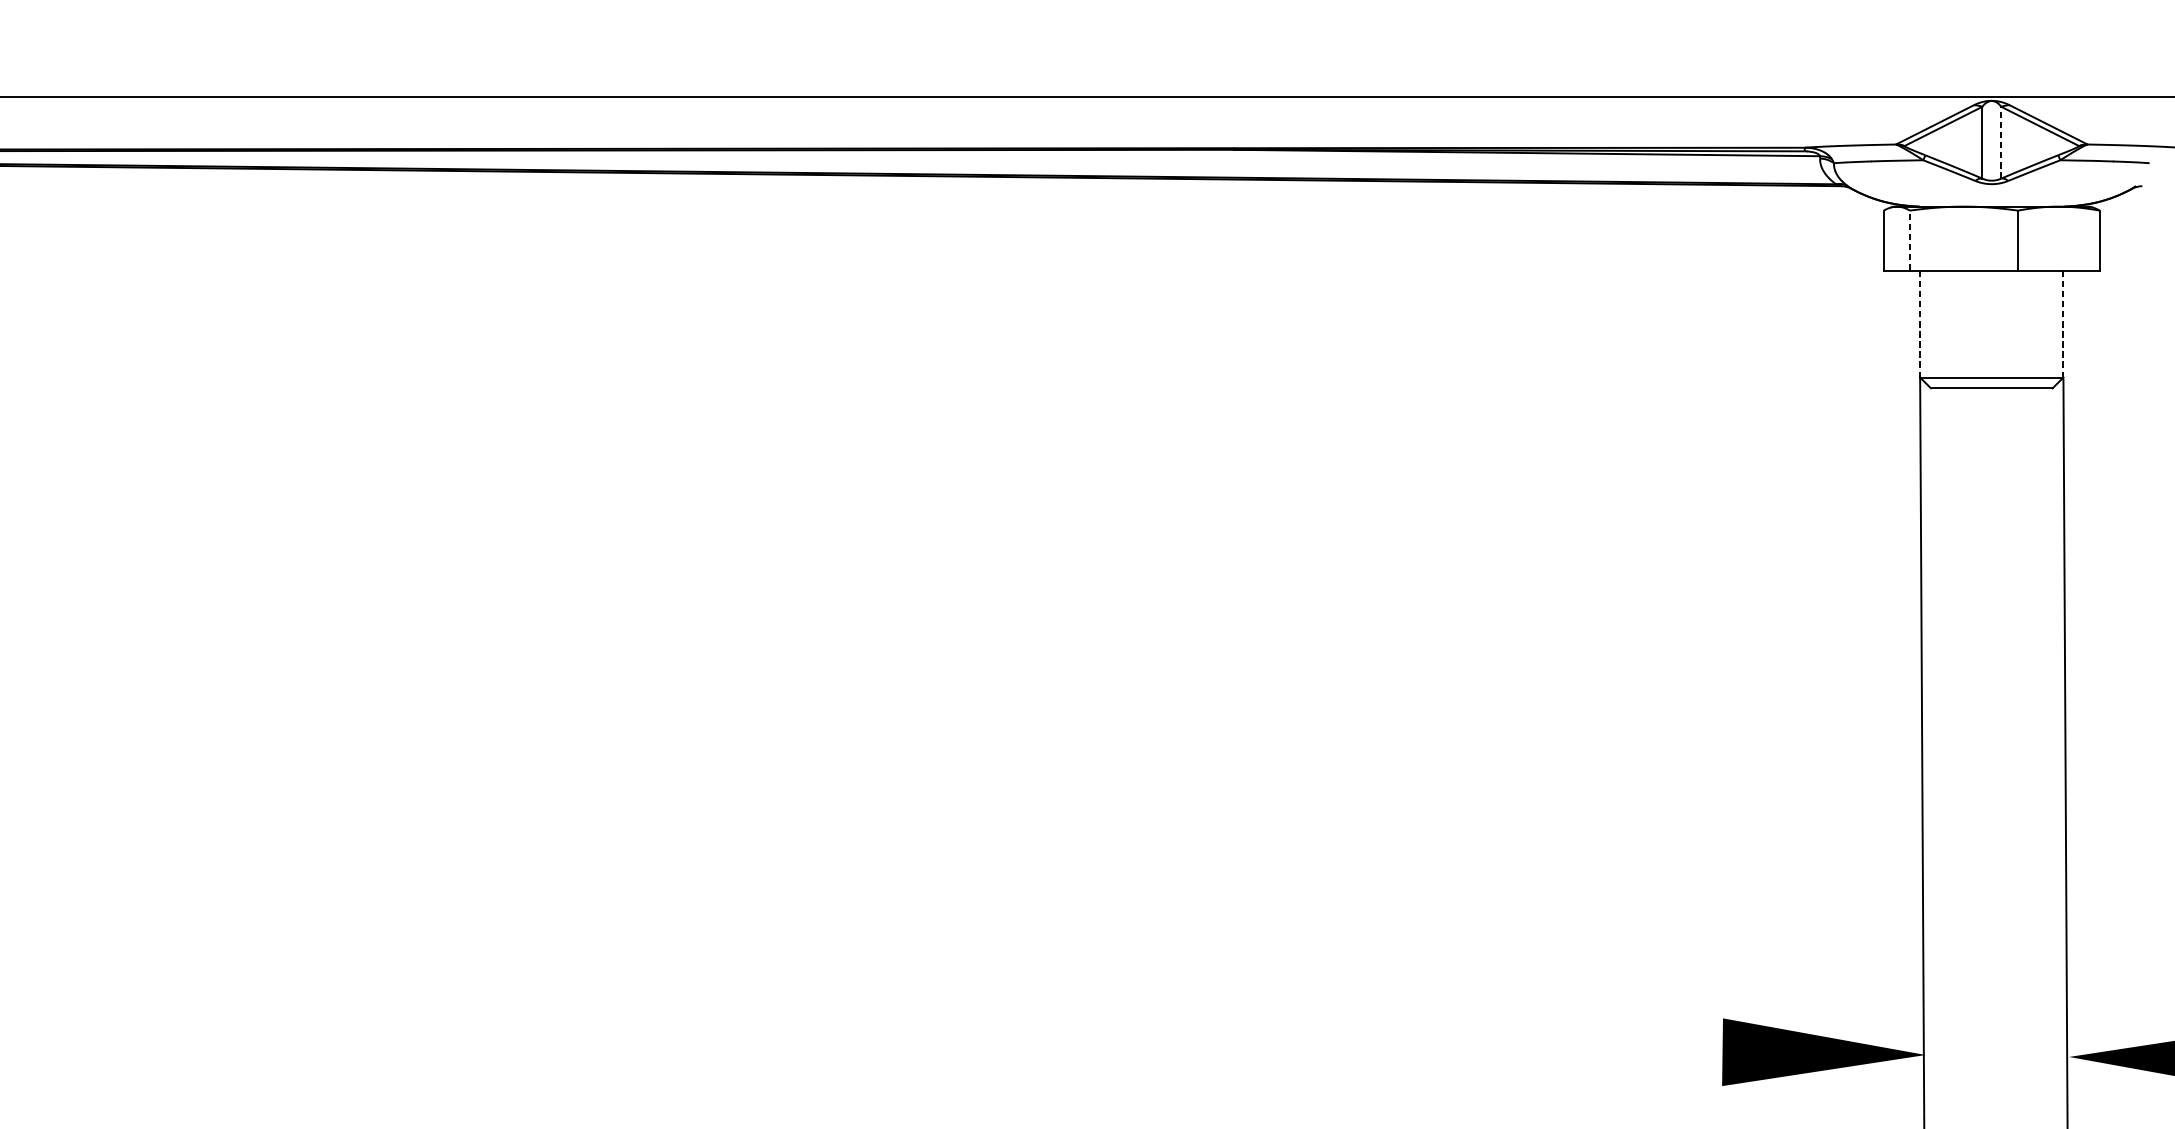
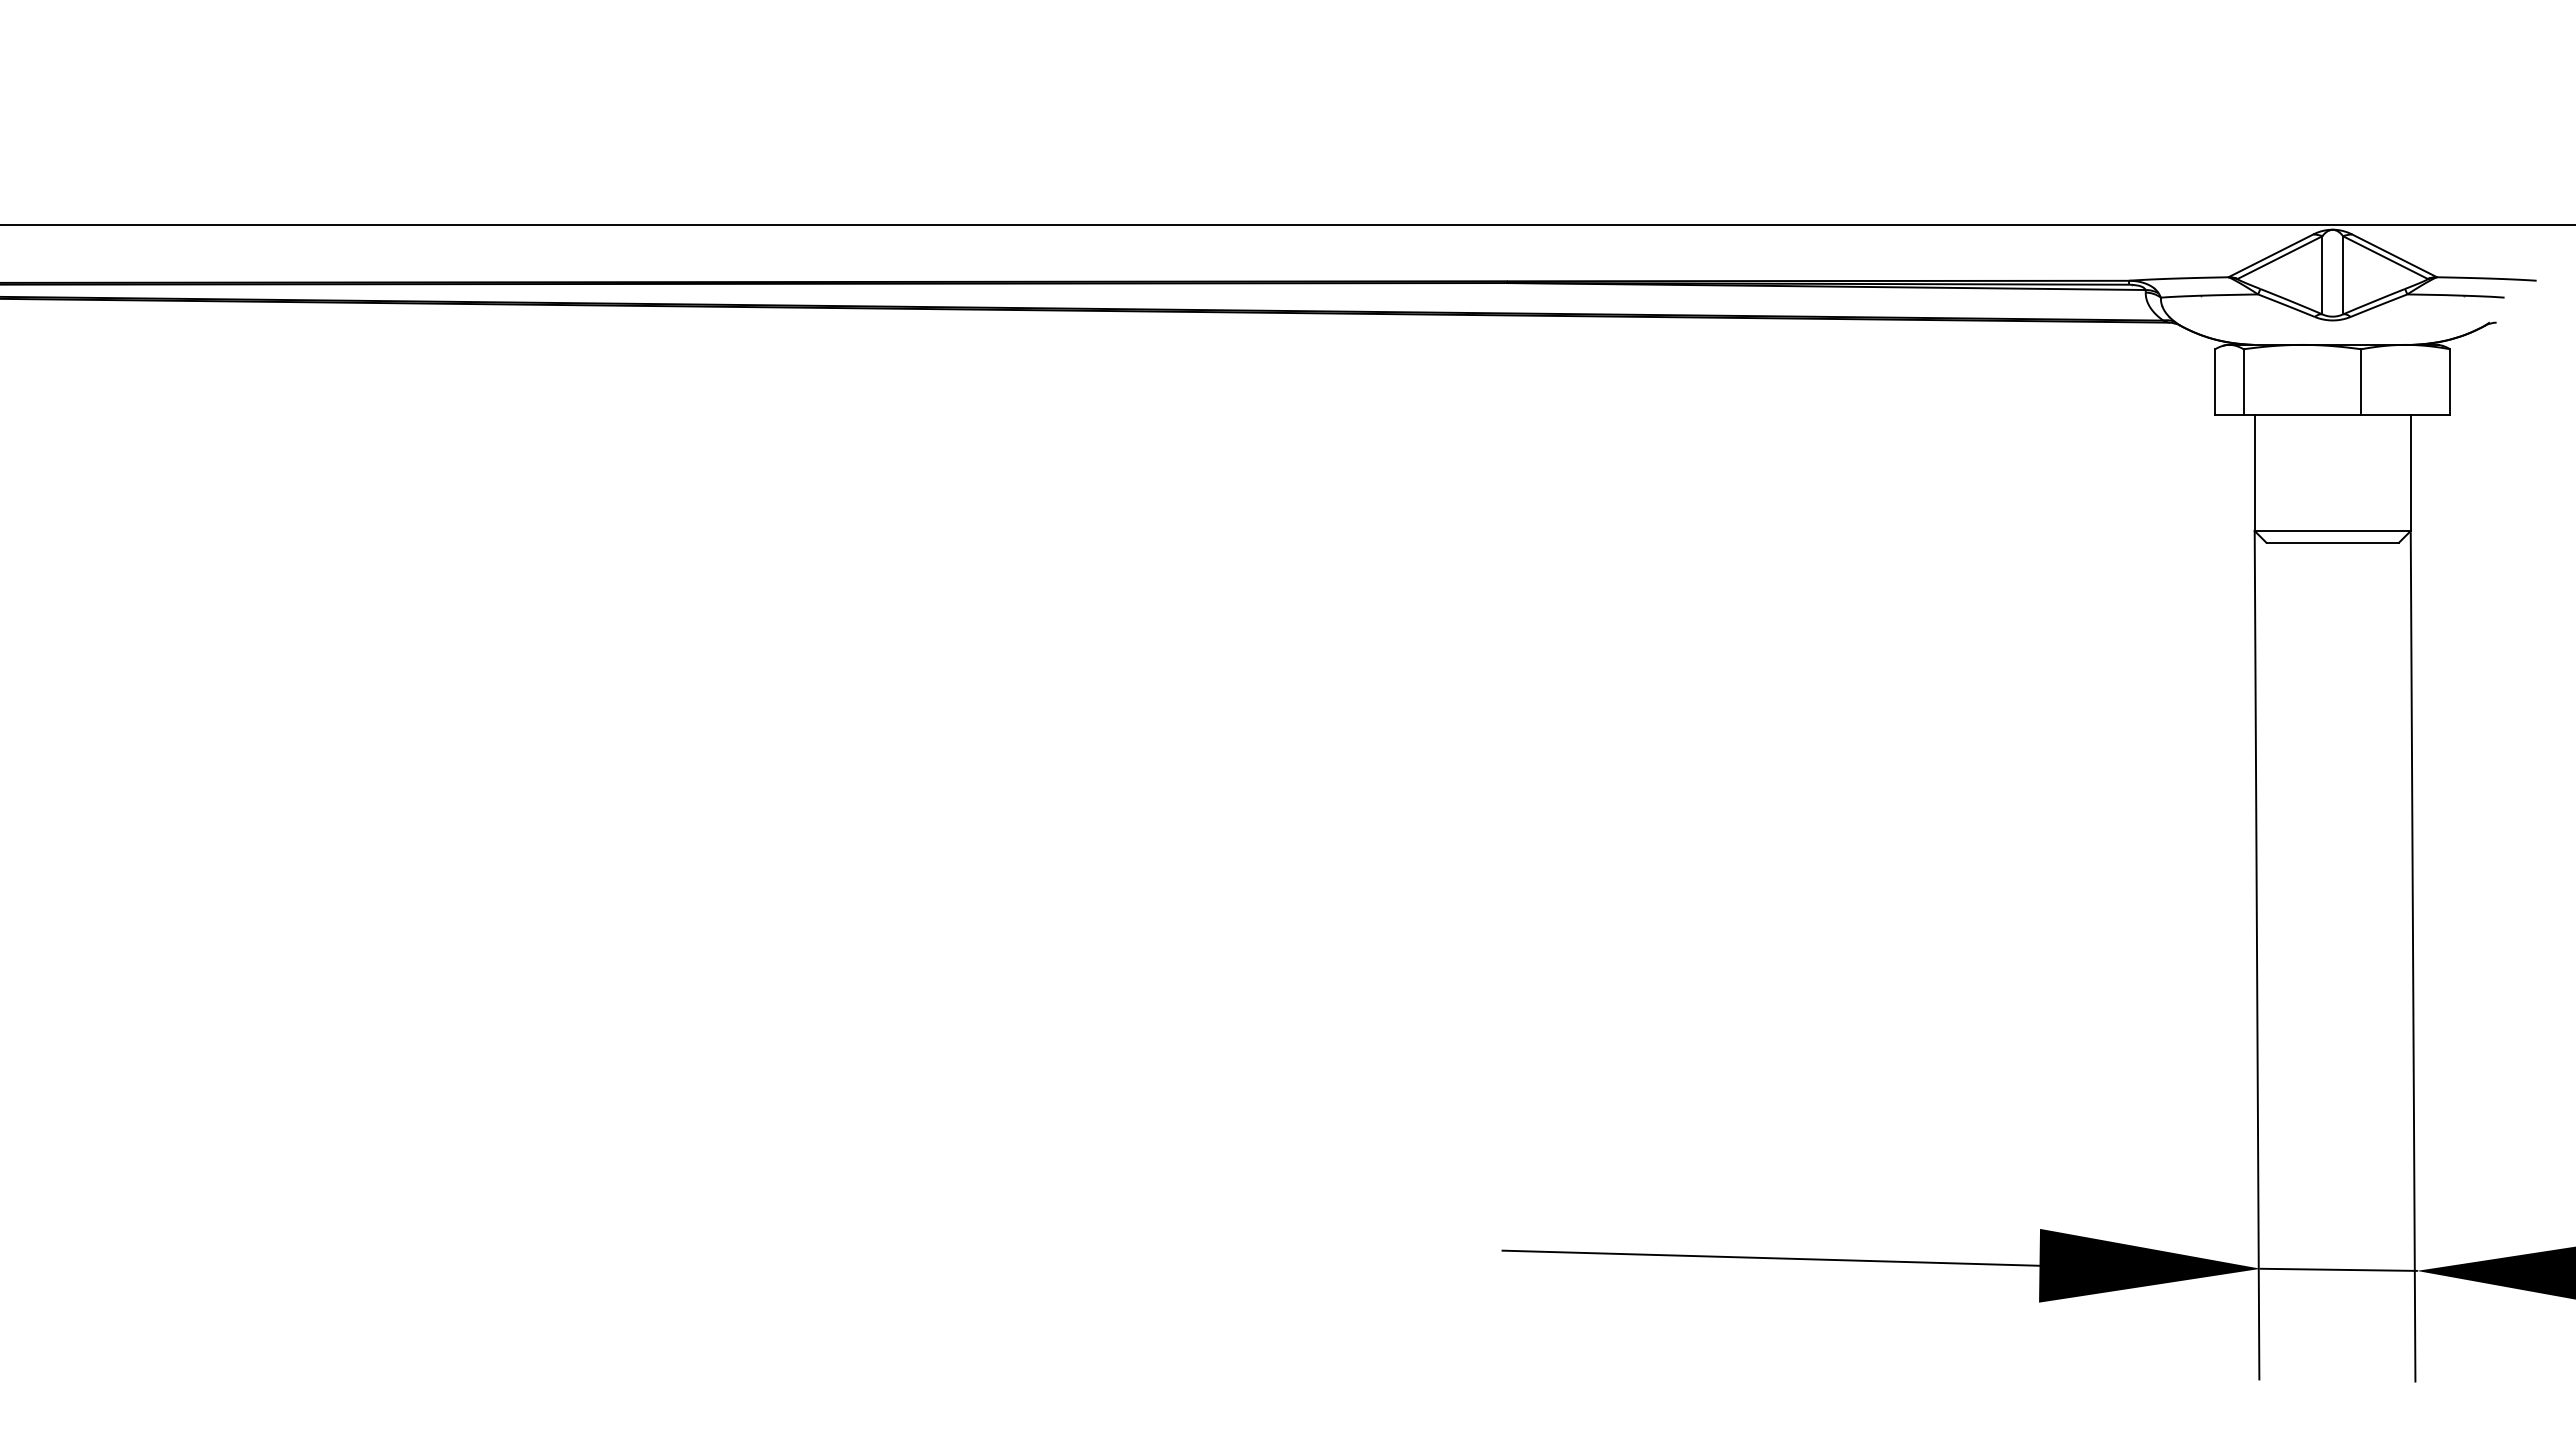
line: (2001, 141) -> (2343, 274), dashed -> solid
line: (1909, 240) -> (2243, 381), dashed -> solid
line: (1919, 324) -> (2254, 473), dashed -> solid
line: (2063, 324) -> (2410, 473), dashed -> solid
line: (1475, 1044) -> (1770, 1257), added
line: (1997, 1055) -> (2338, 1269), added

